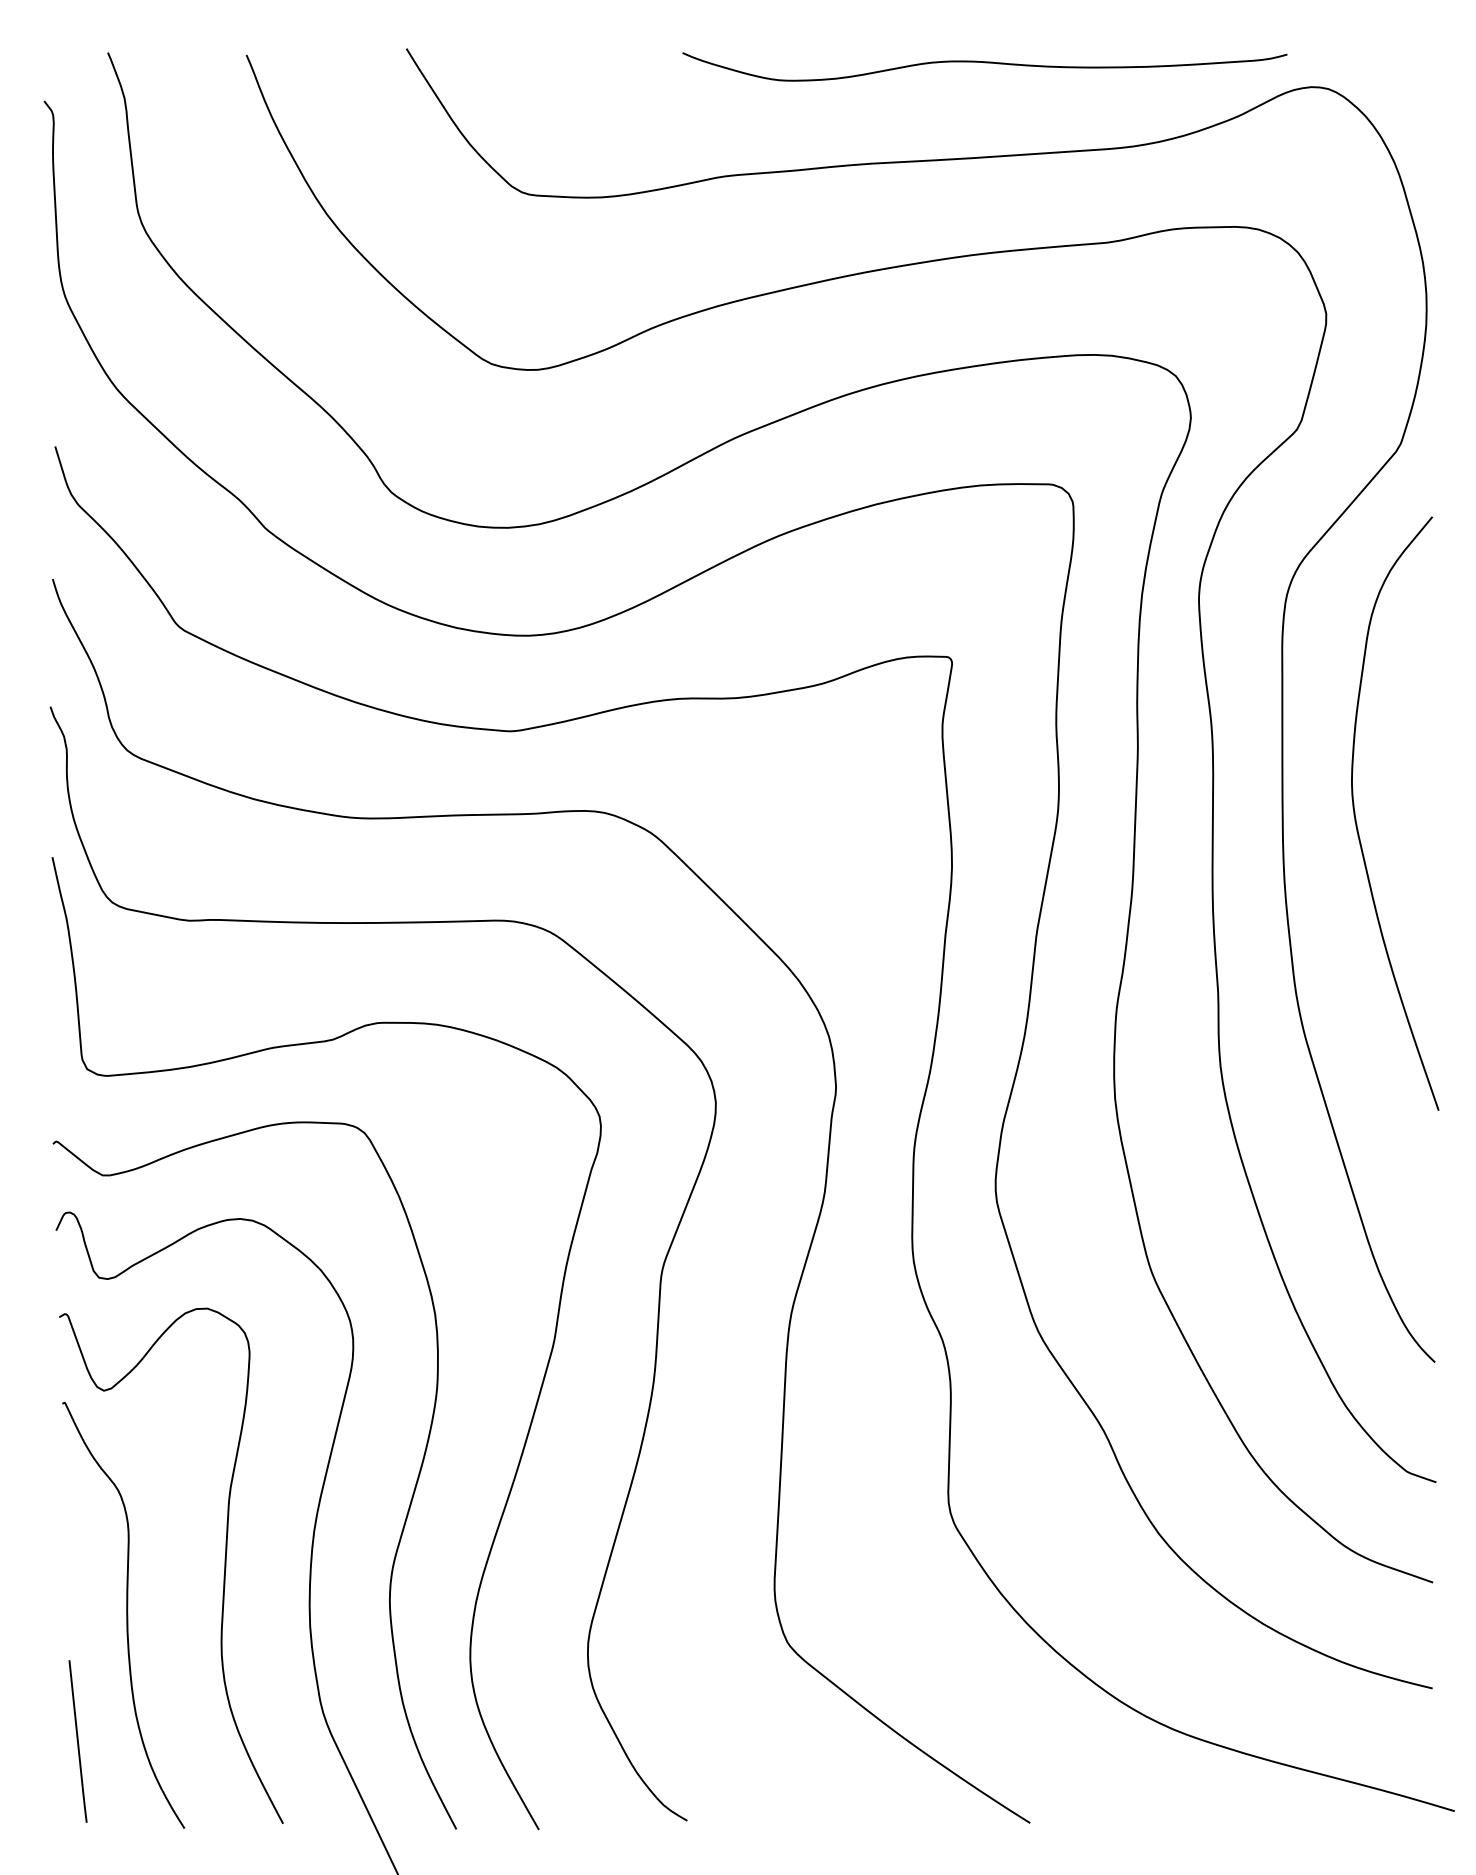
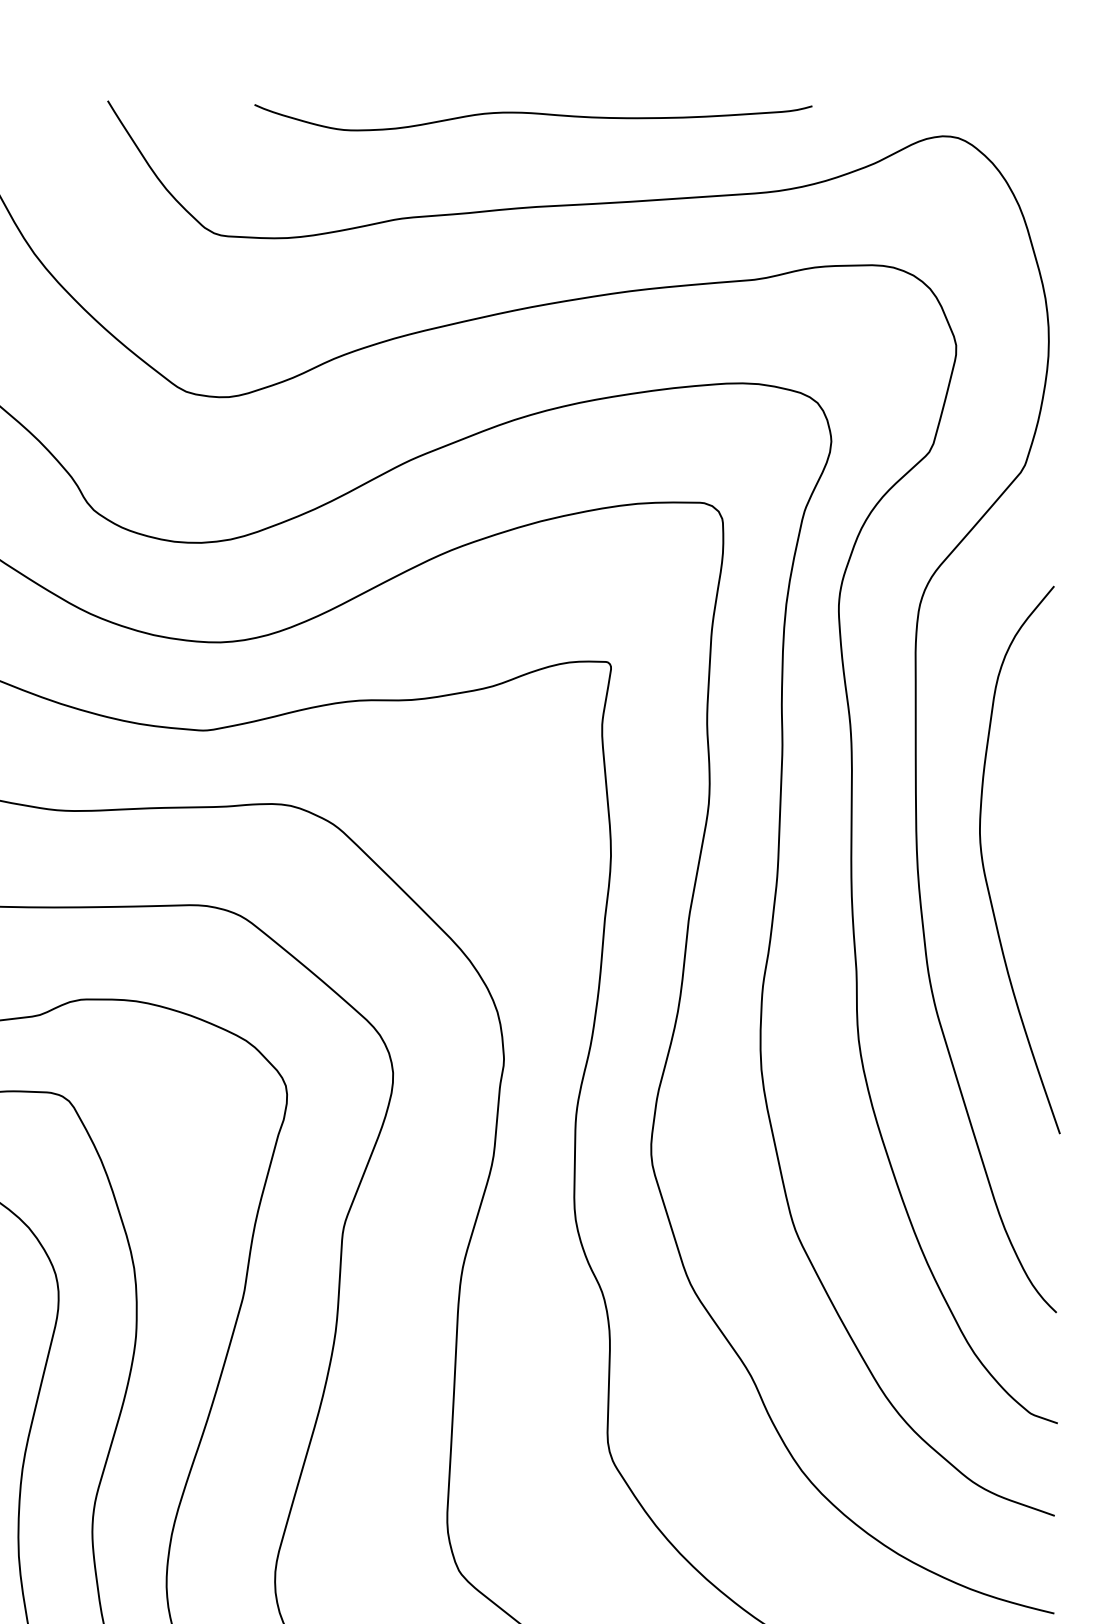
curve: (984, 63) -> (533, 114), moved
curve: (1356, 818) -> (984, 864), moved

